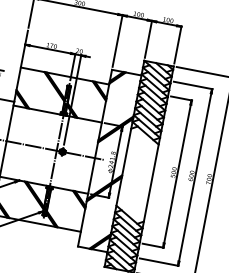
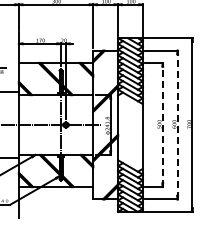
line: (177, 174) -> (162, 125), solid -> dashed
line: (195, 176) -> (177, 124), solid -> dashed

